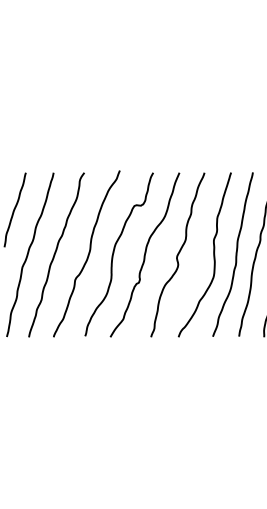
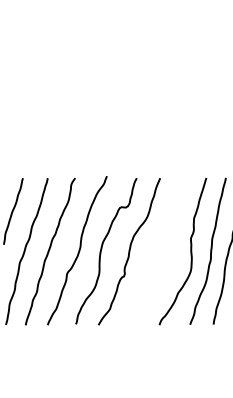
curve: (177, 254) -> (158, 251), removed

